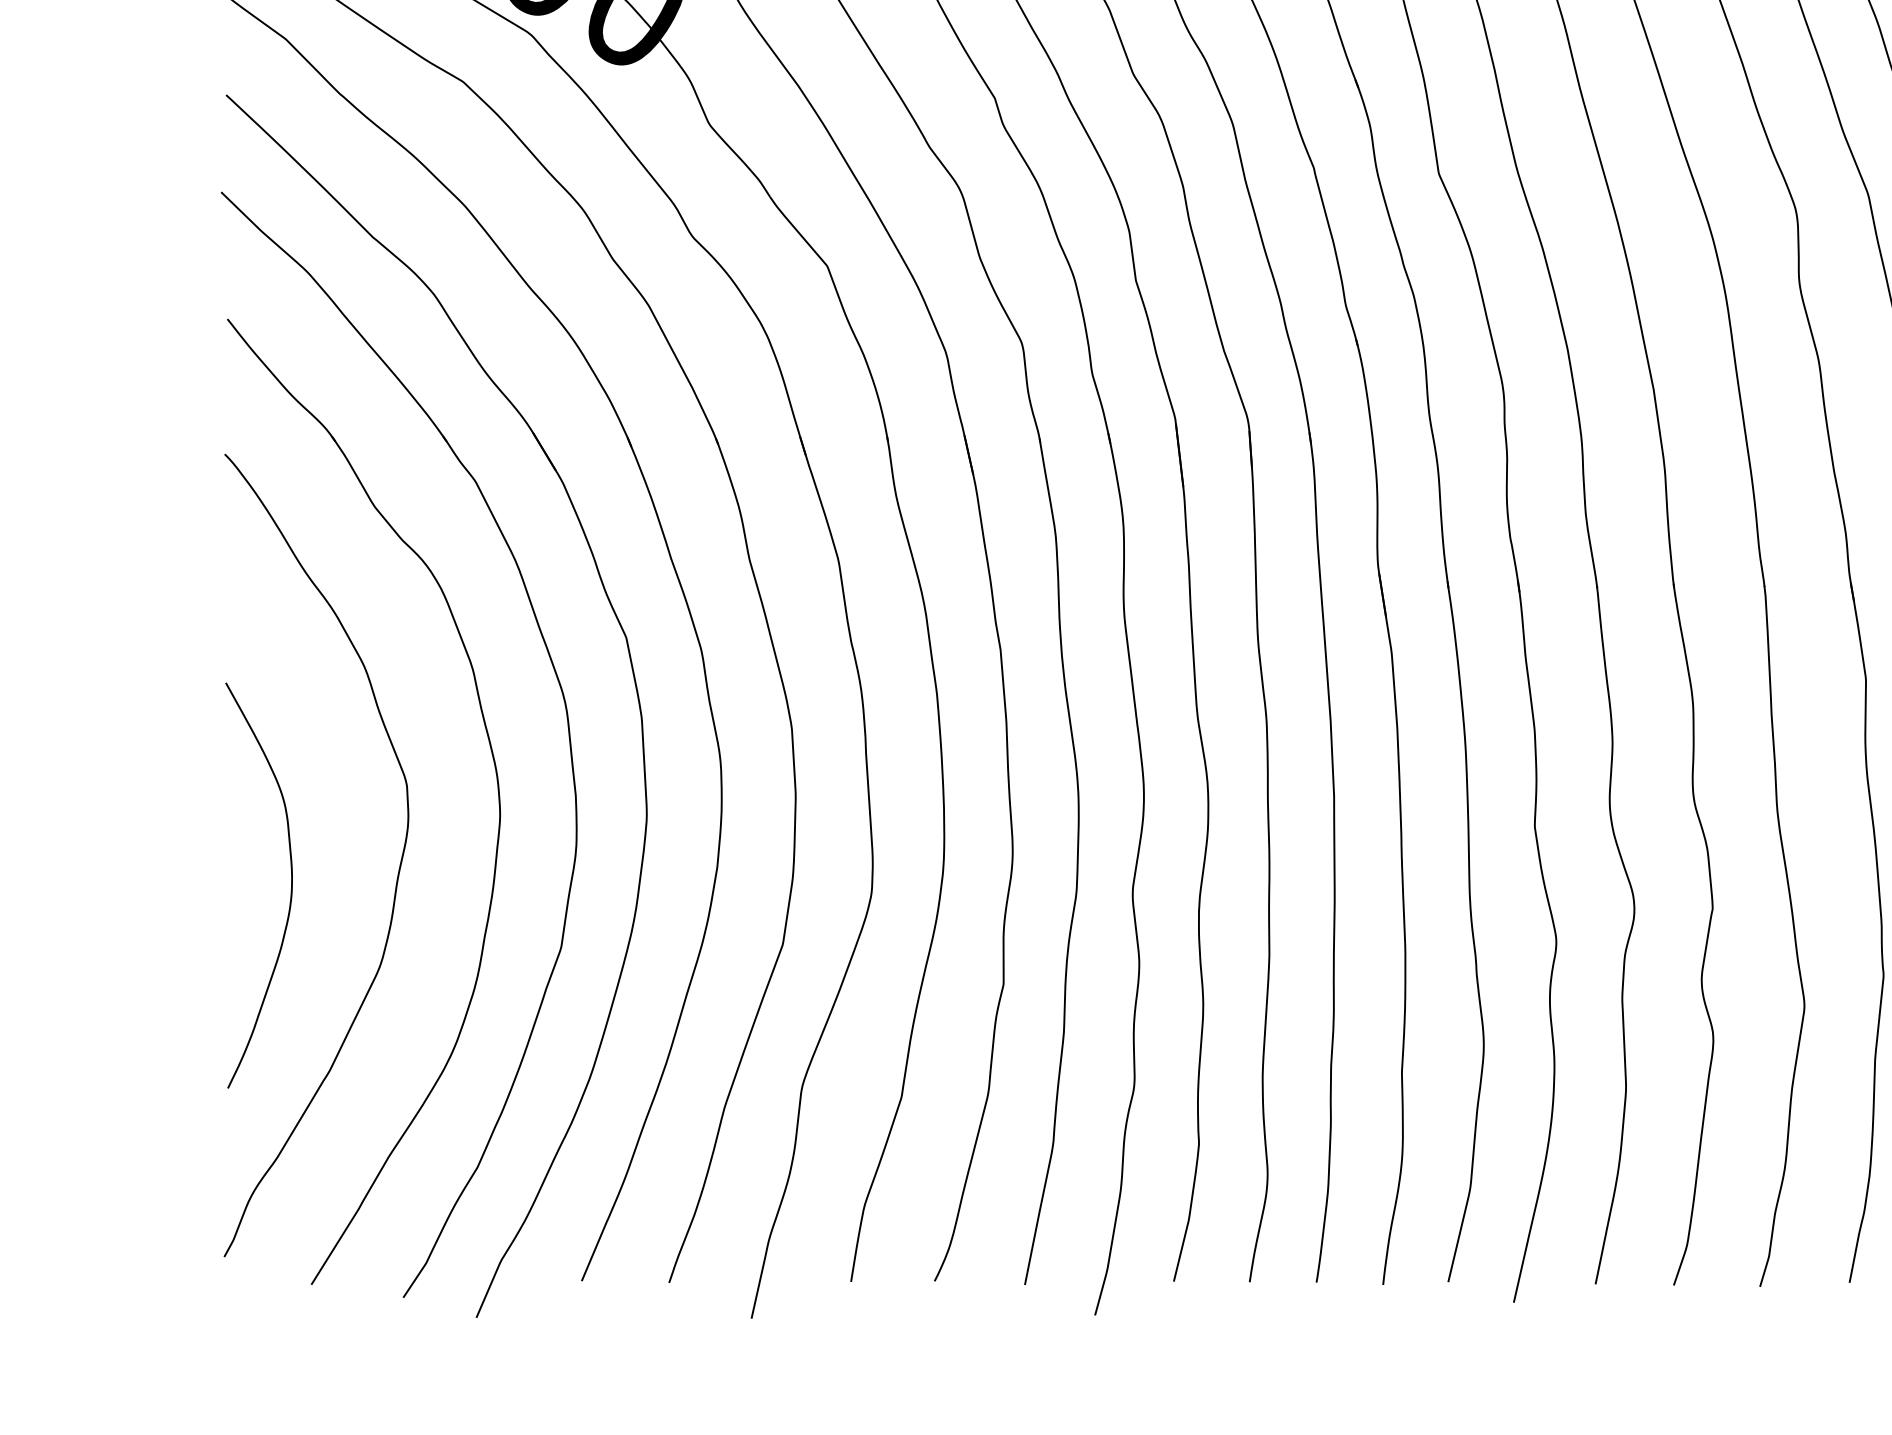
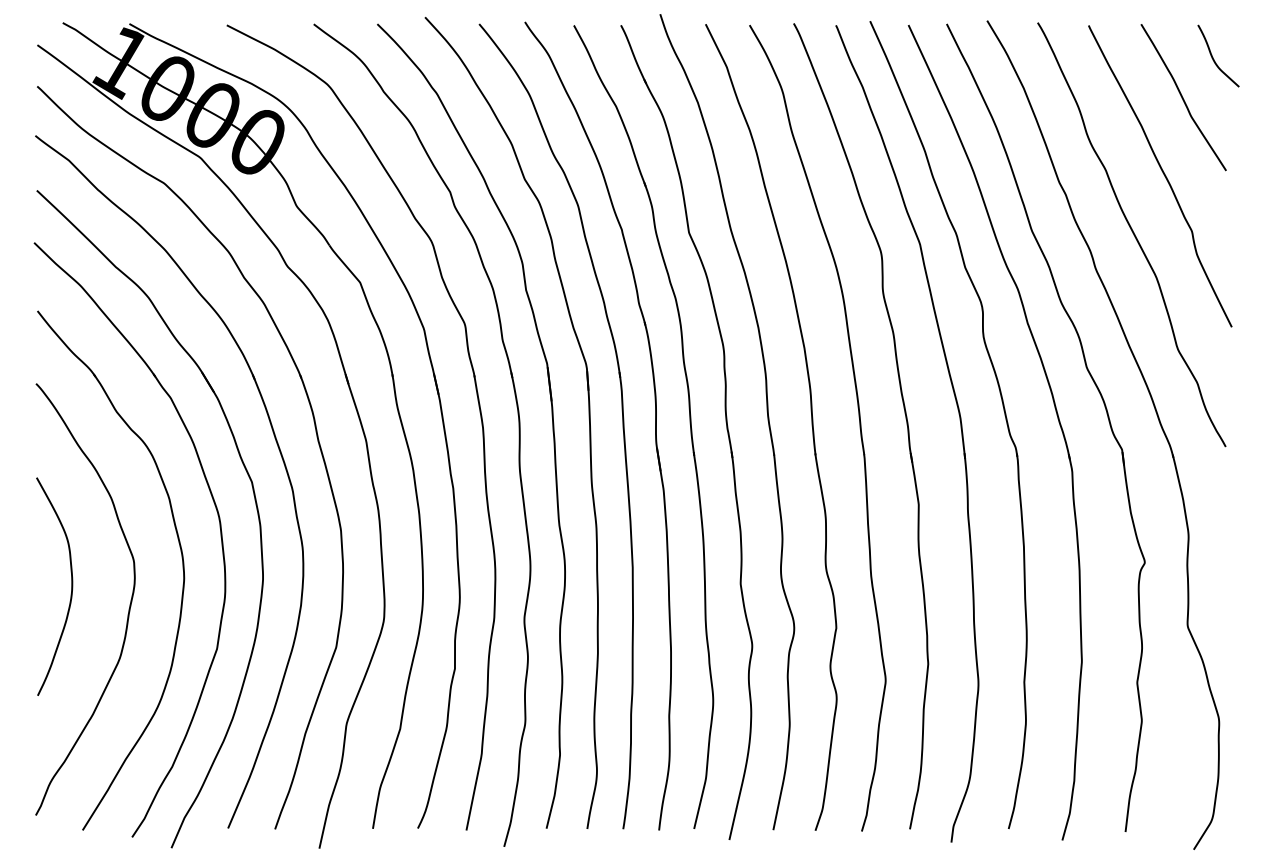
curve: (290, 885) -> (71, 586), moved

